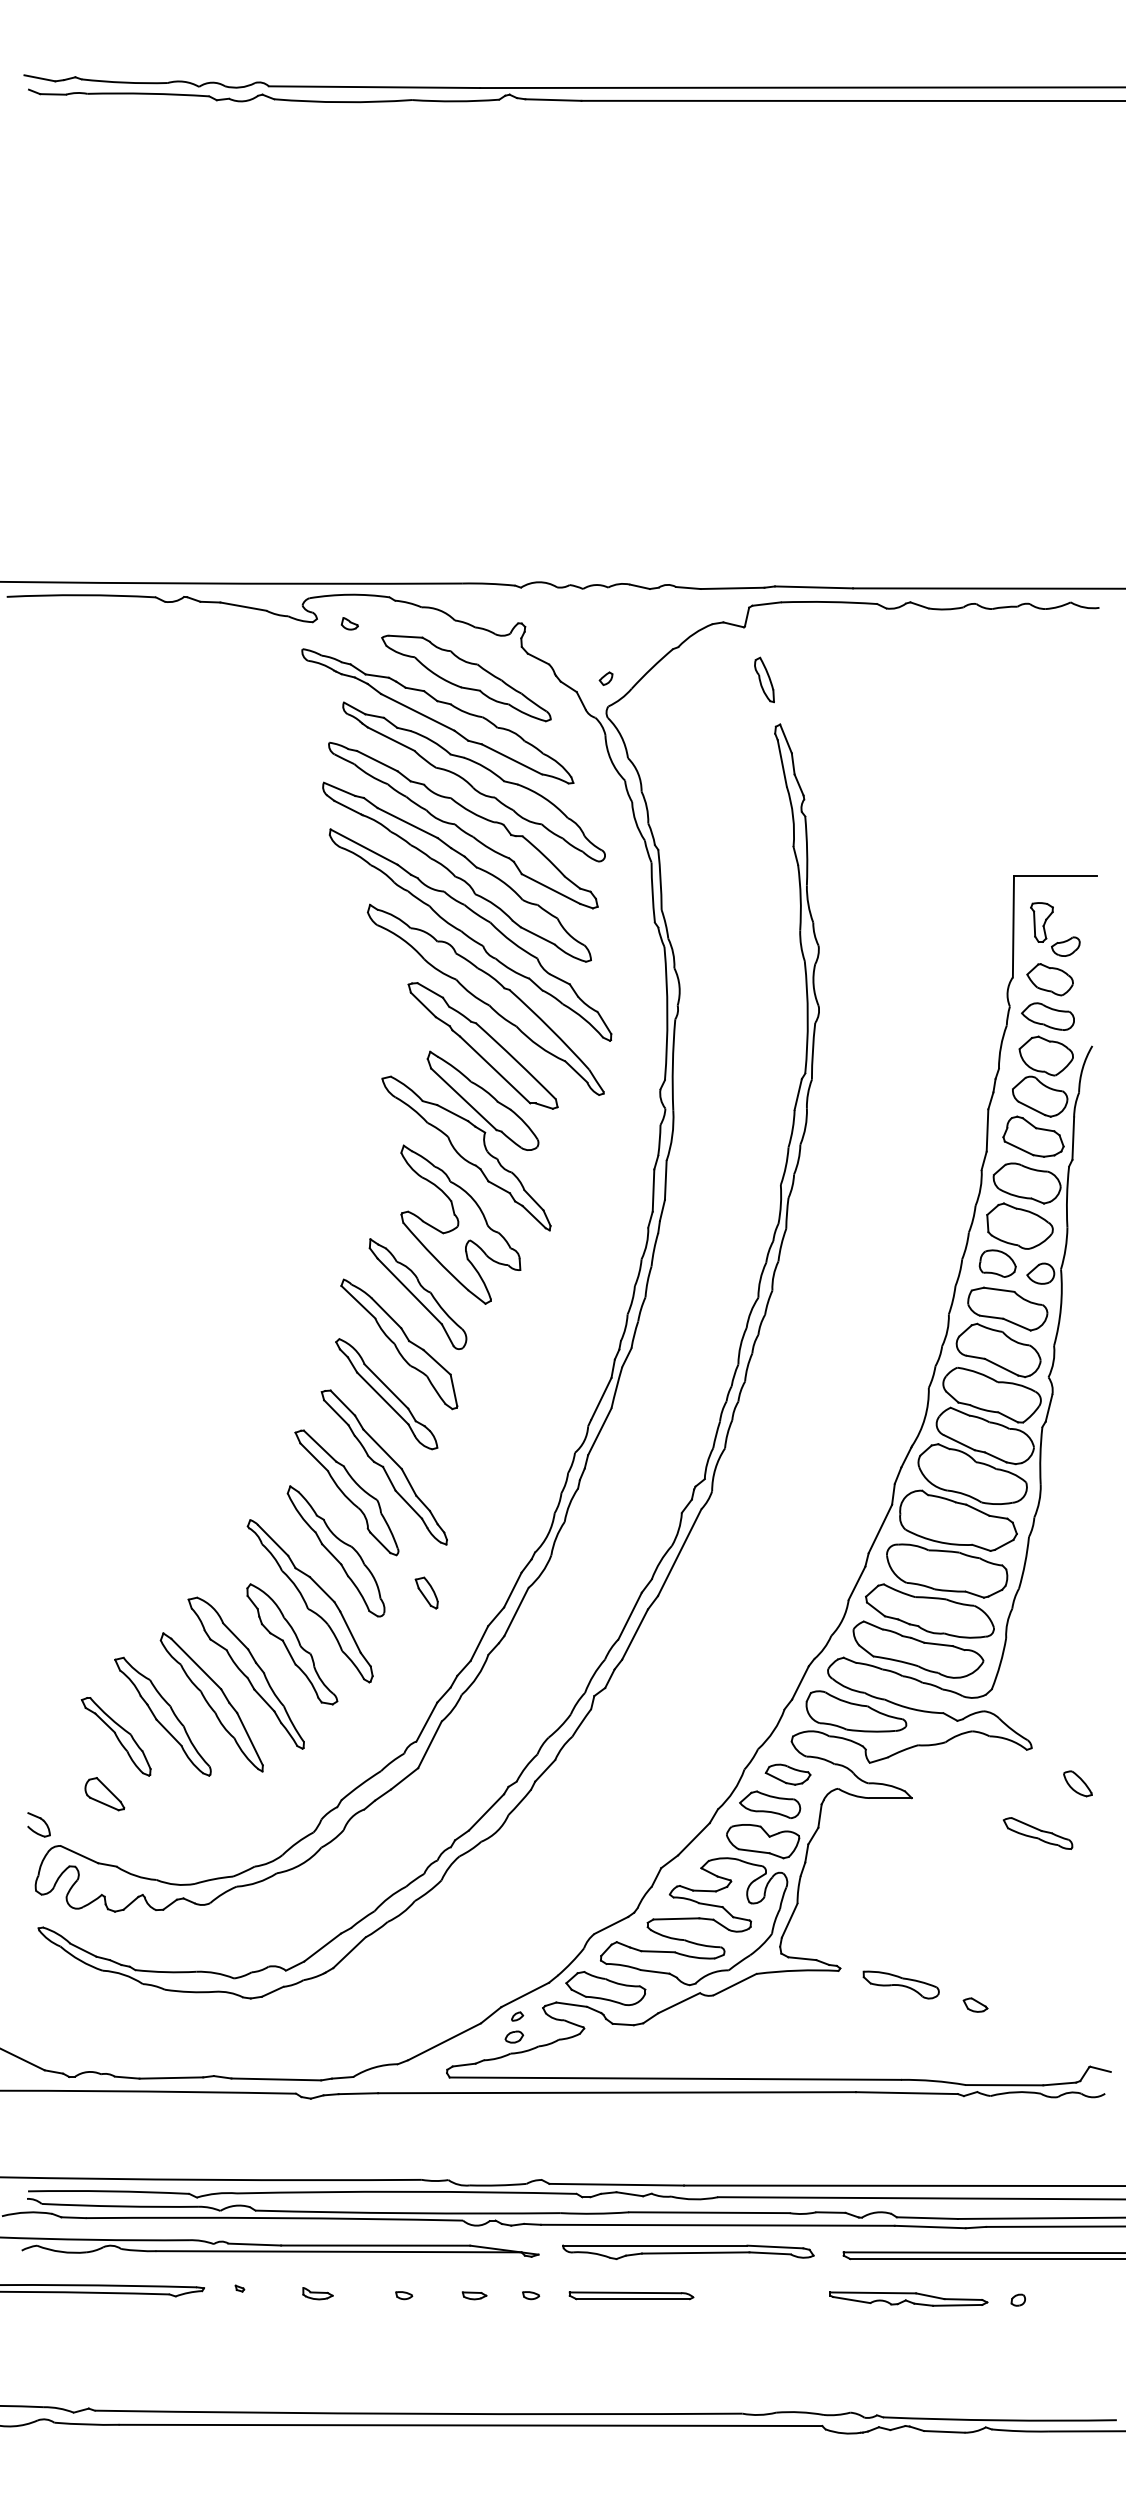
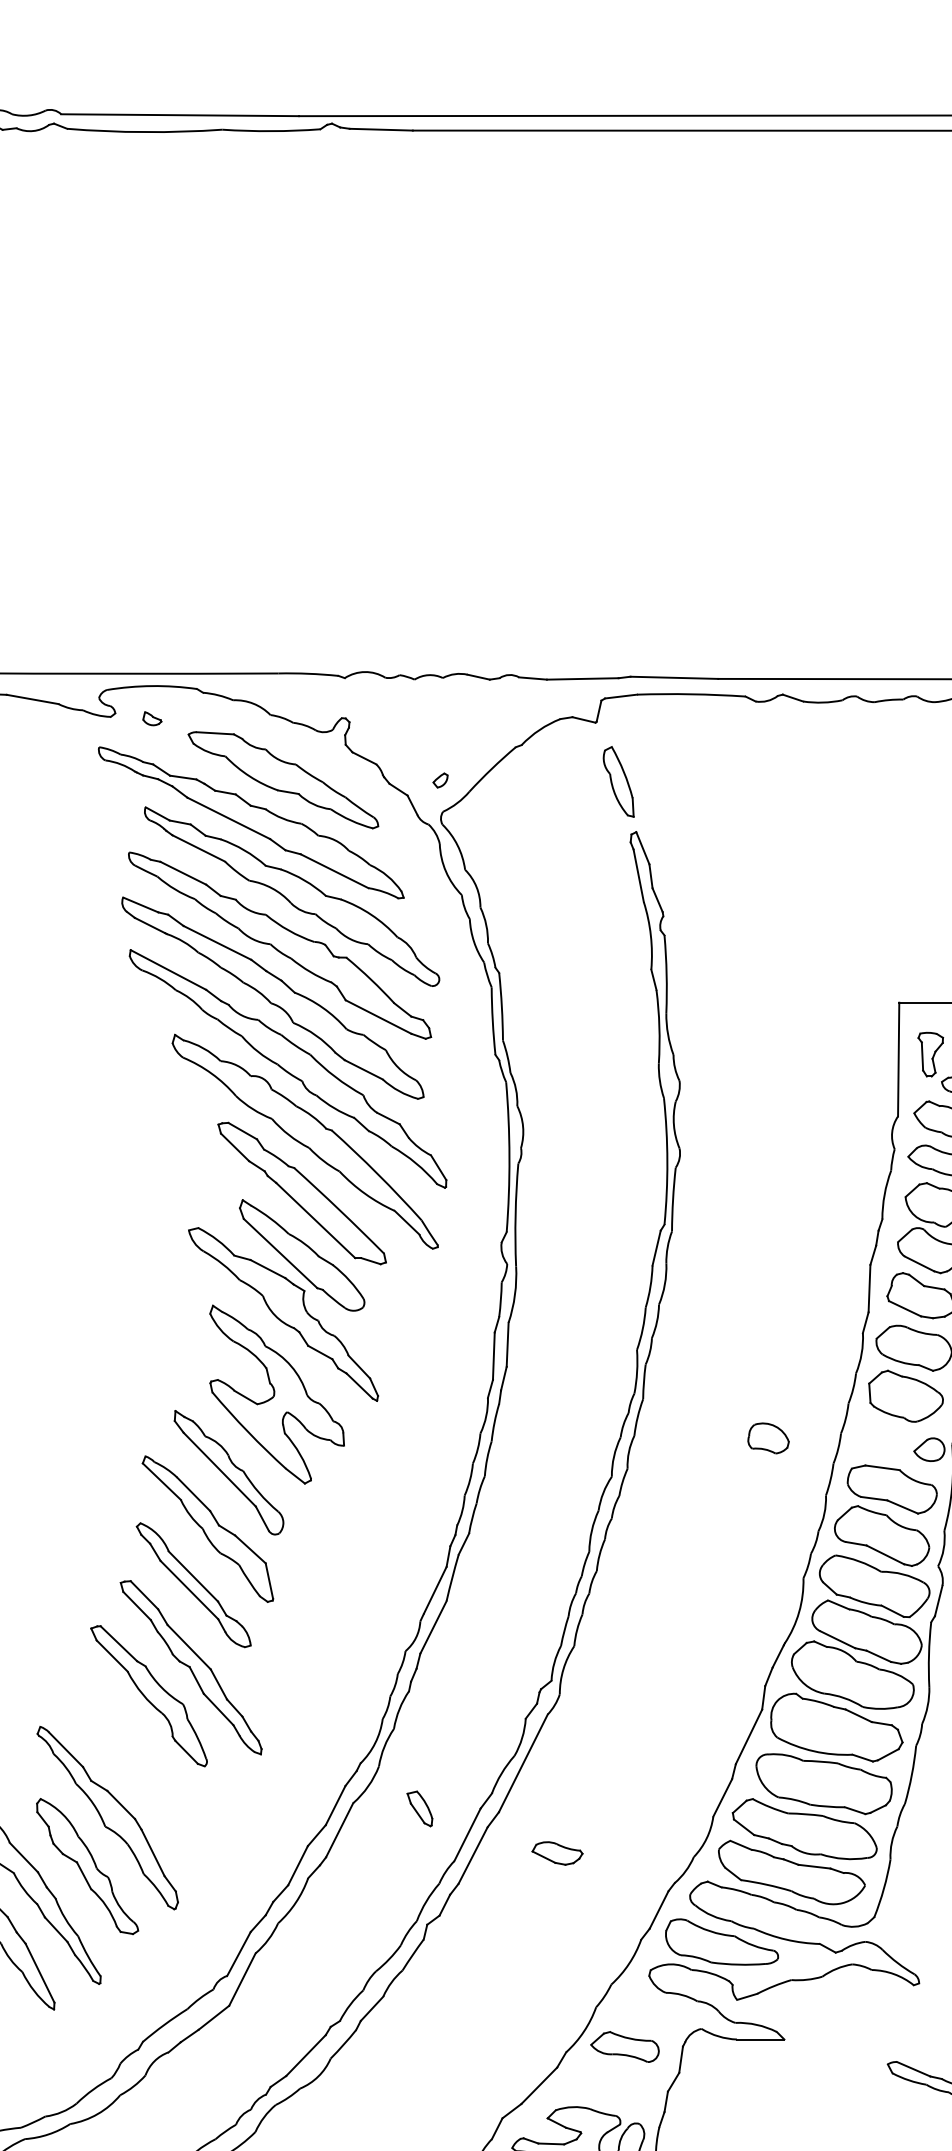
part: (764, 679) -> (618, 781), size x1.4
part: (997, 1263) -> (768, 1438), moved
part: (335, 1551) -> (136, 1762), removed
part: (426, 1592) -> (419, 1808), moved
part: (787, 1774) -> (556, 1853), moved
part: (763, 1841) -> (617, 2088), removed

